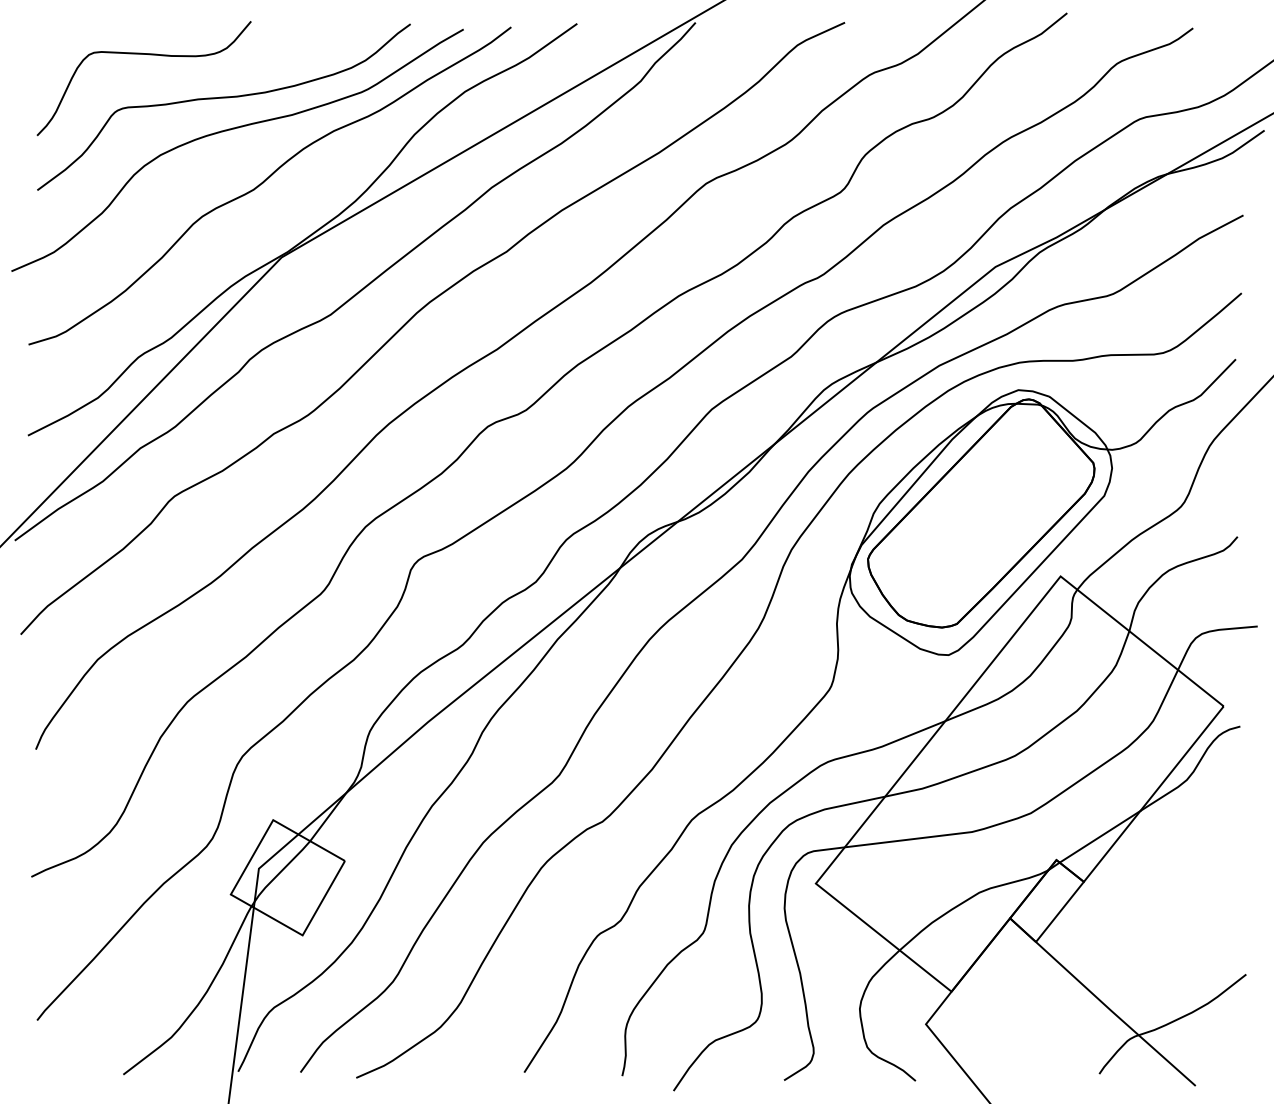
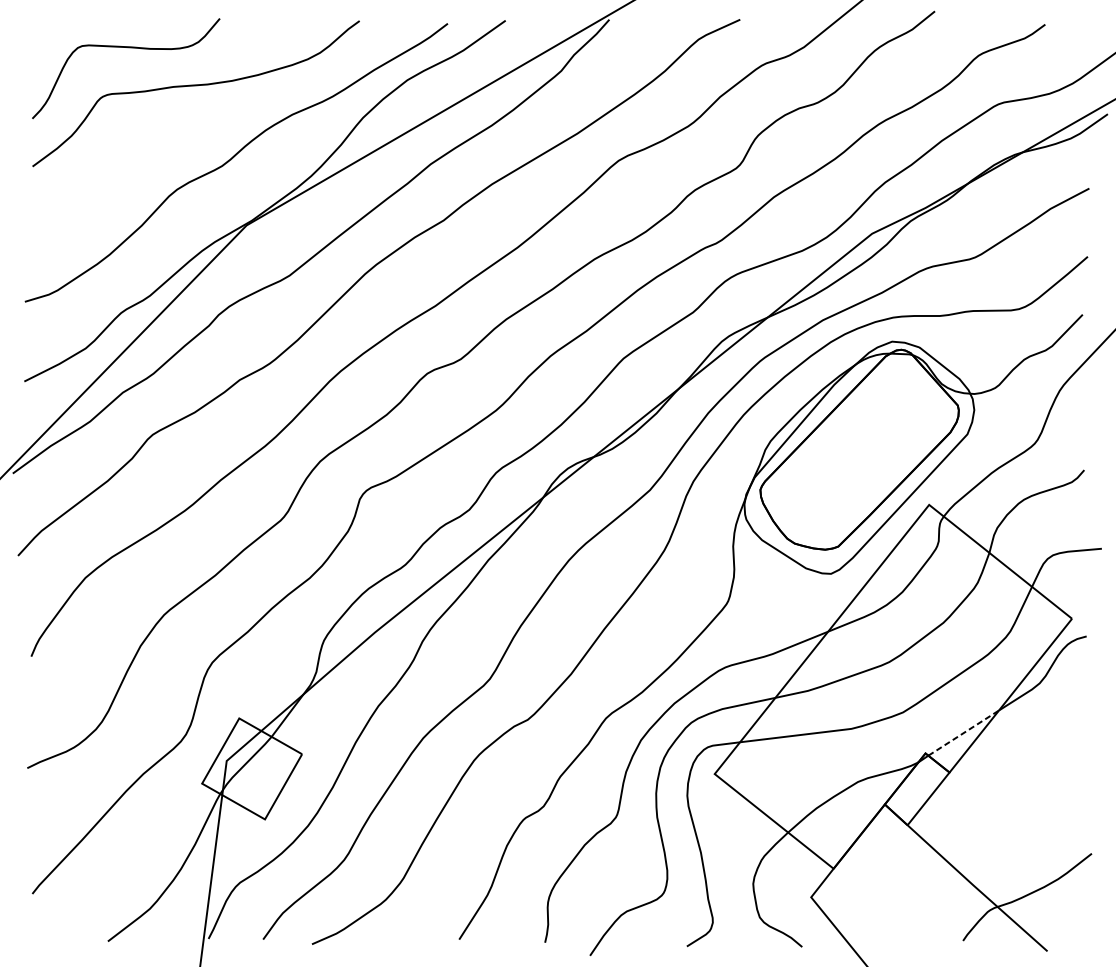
curve: (234, 129) -> (205, 113), removed
line: (1100, 836) -> (964, 732), solid -> dashed

